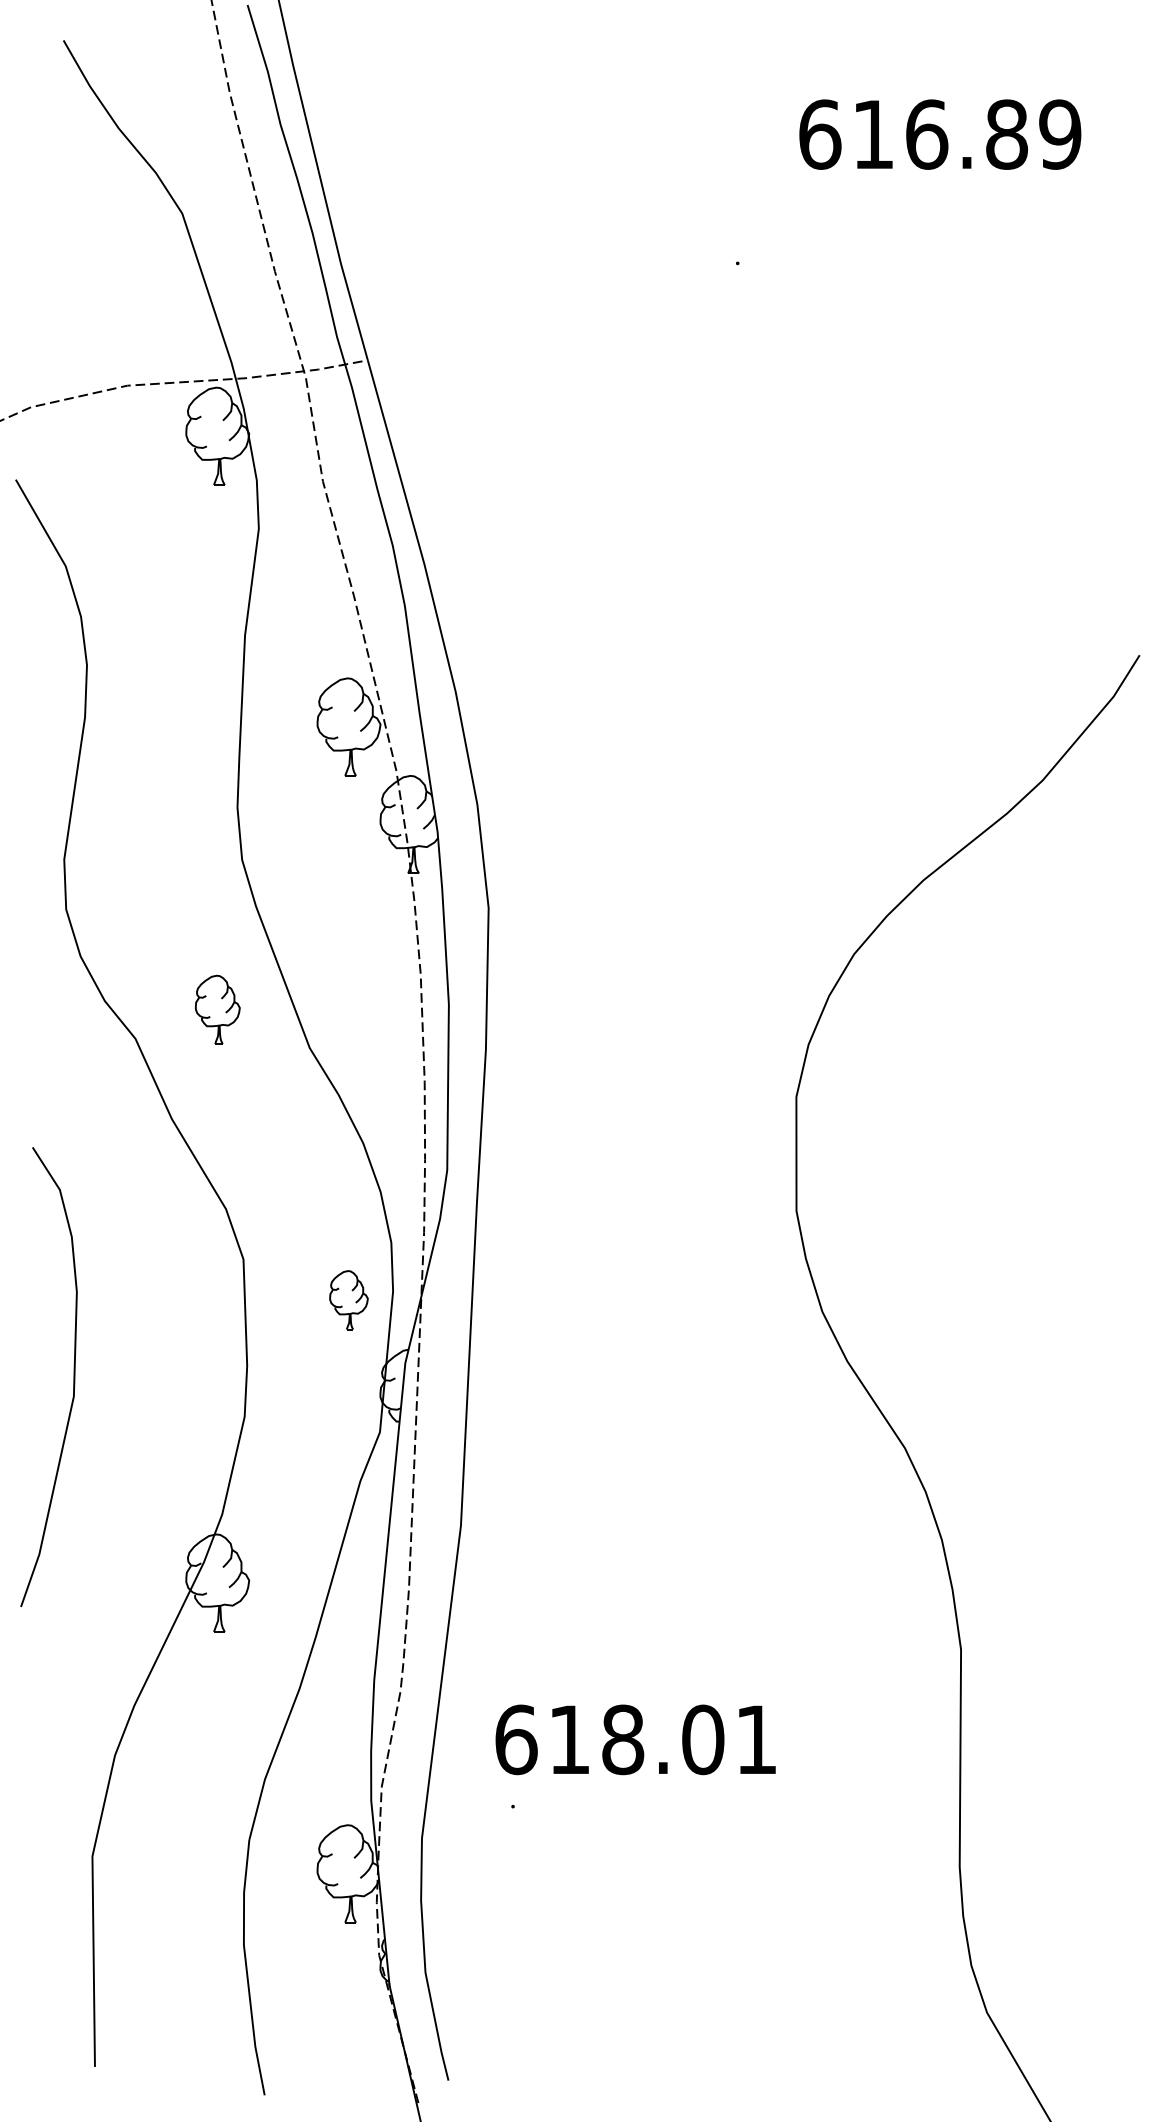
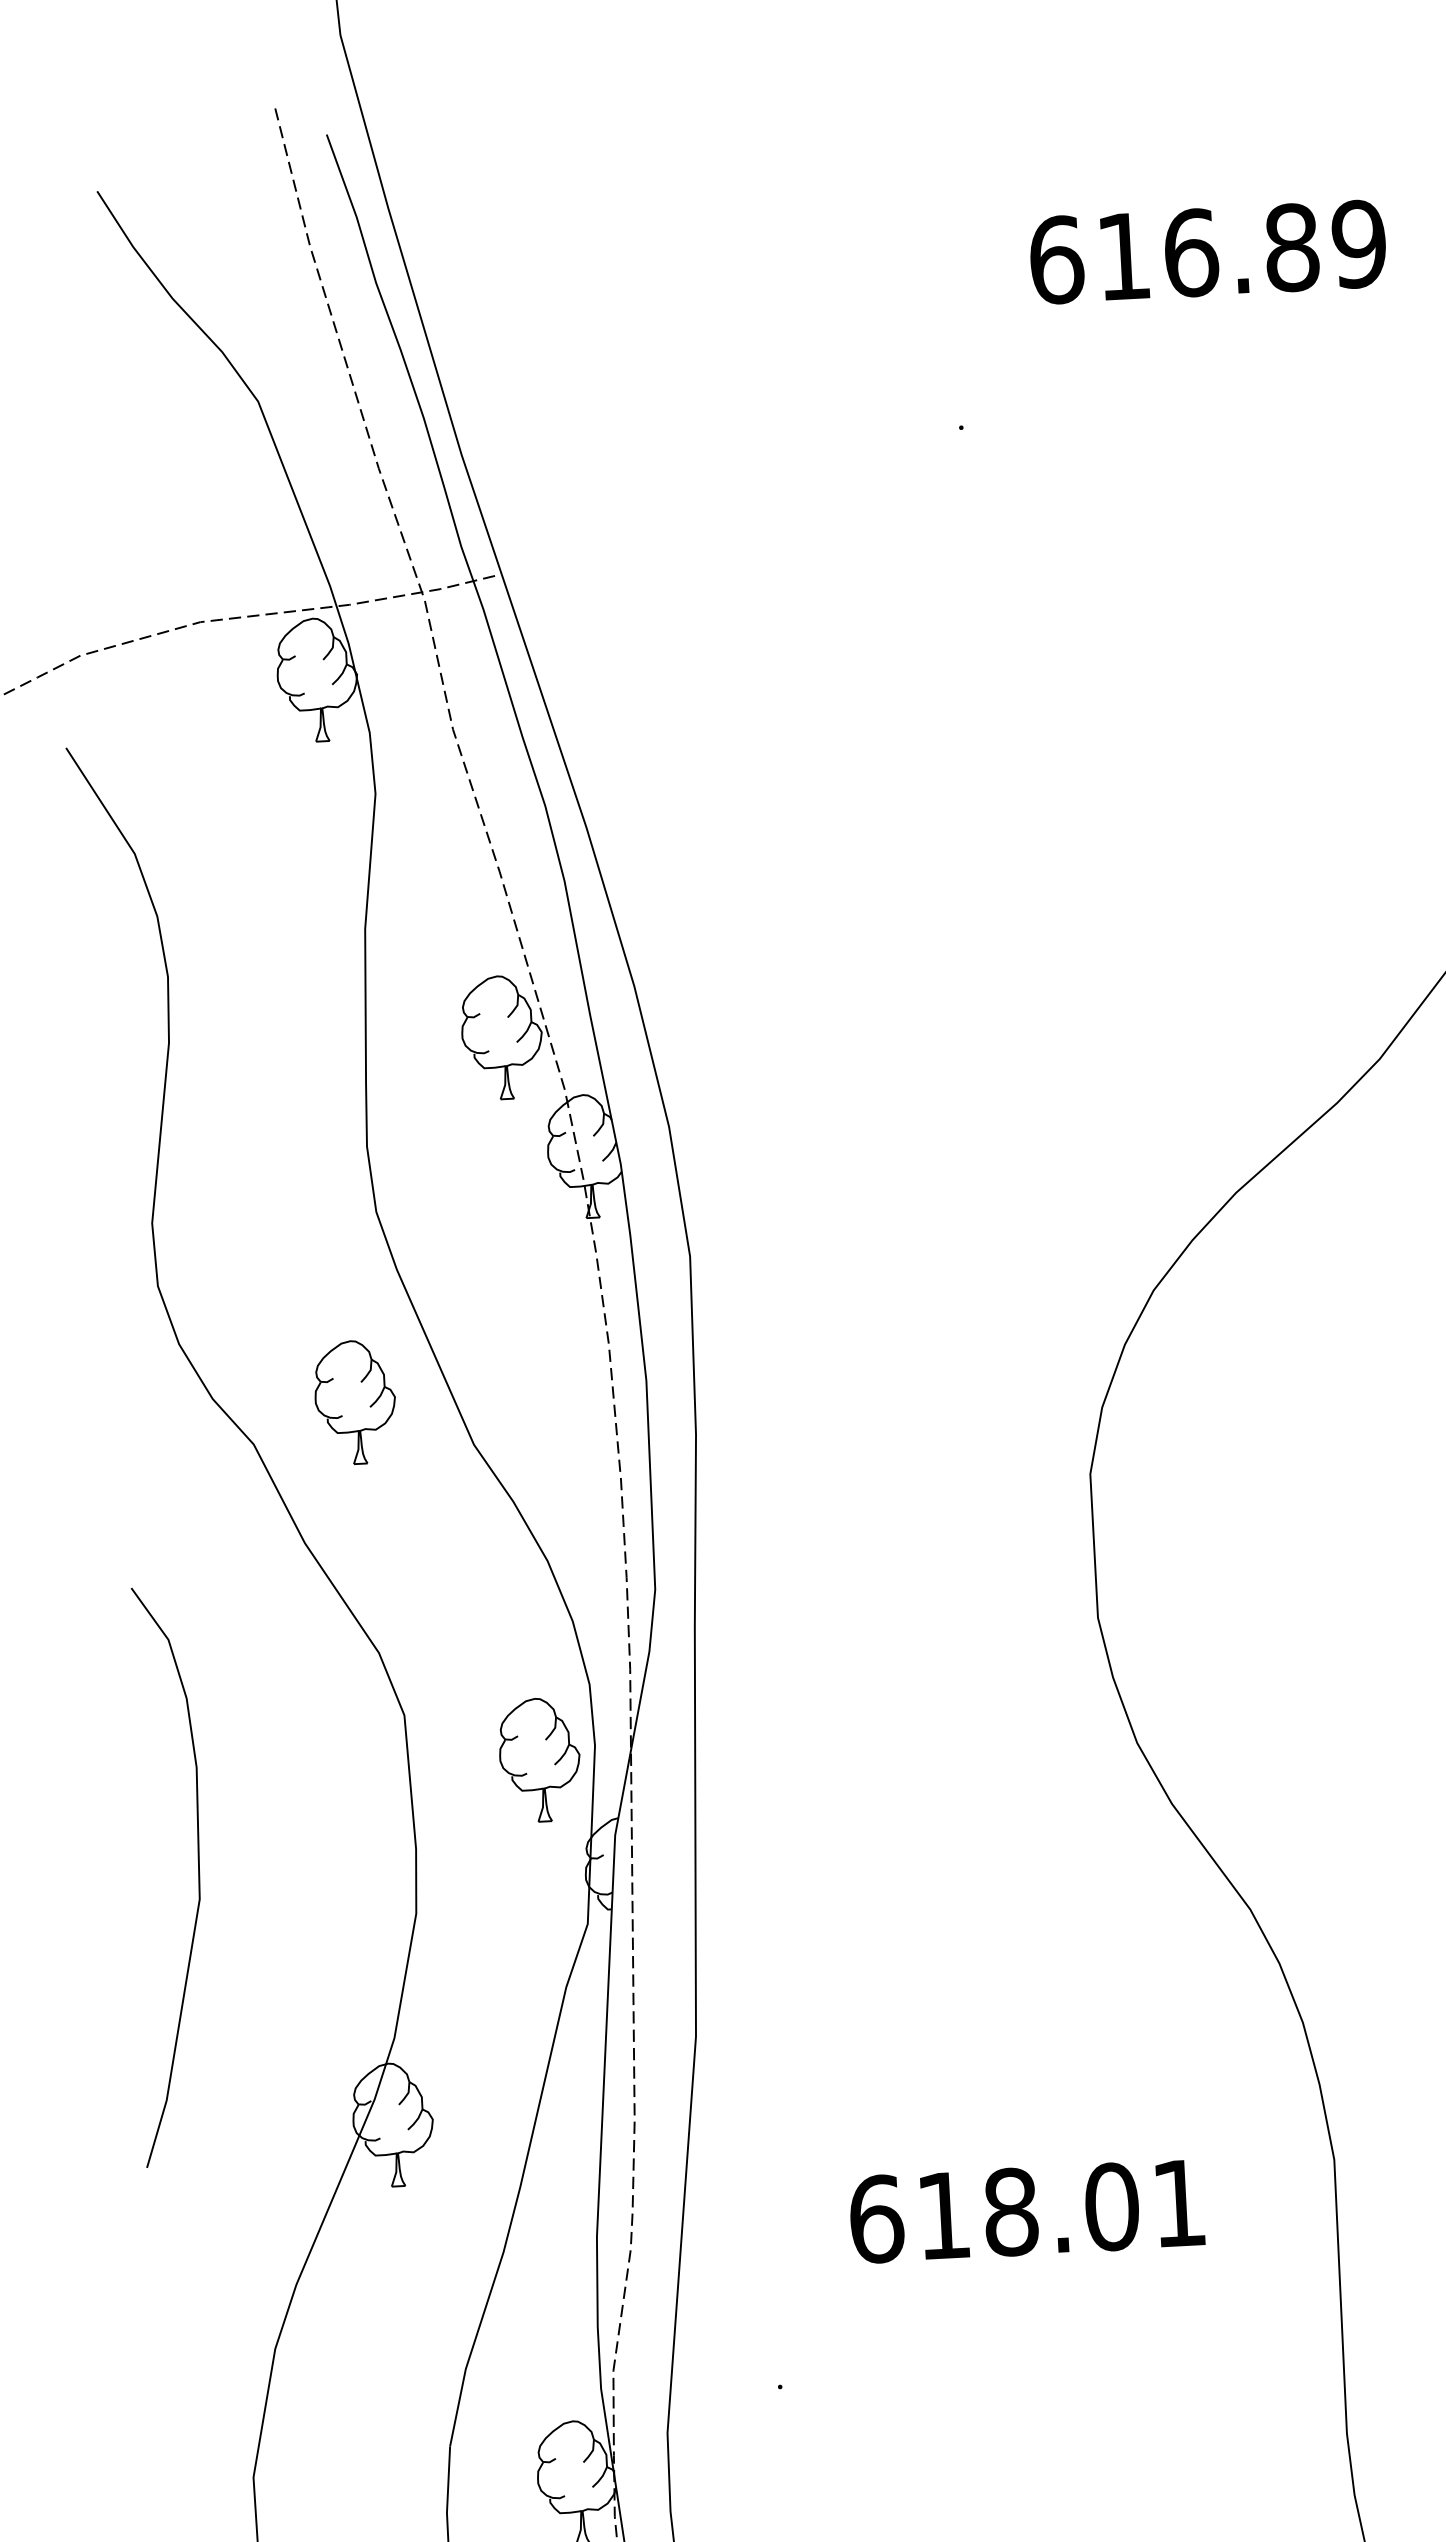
part: (217, 1009) -> (355, 1402), size x1.43
part: (348, 1299) -> (539, 1758), size x1.67
text: (635, 1739) -> (1026, 2210), moved

